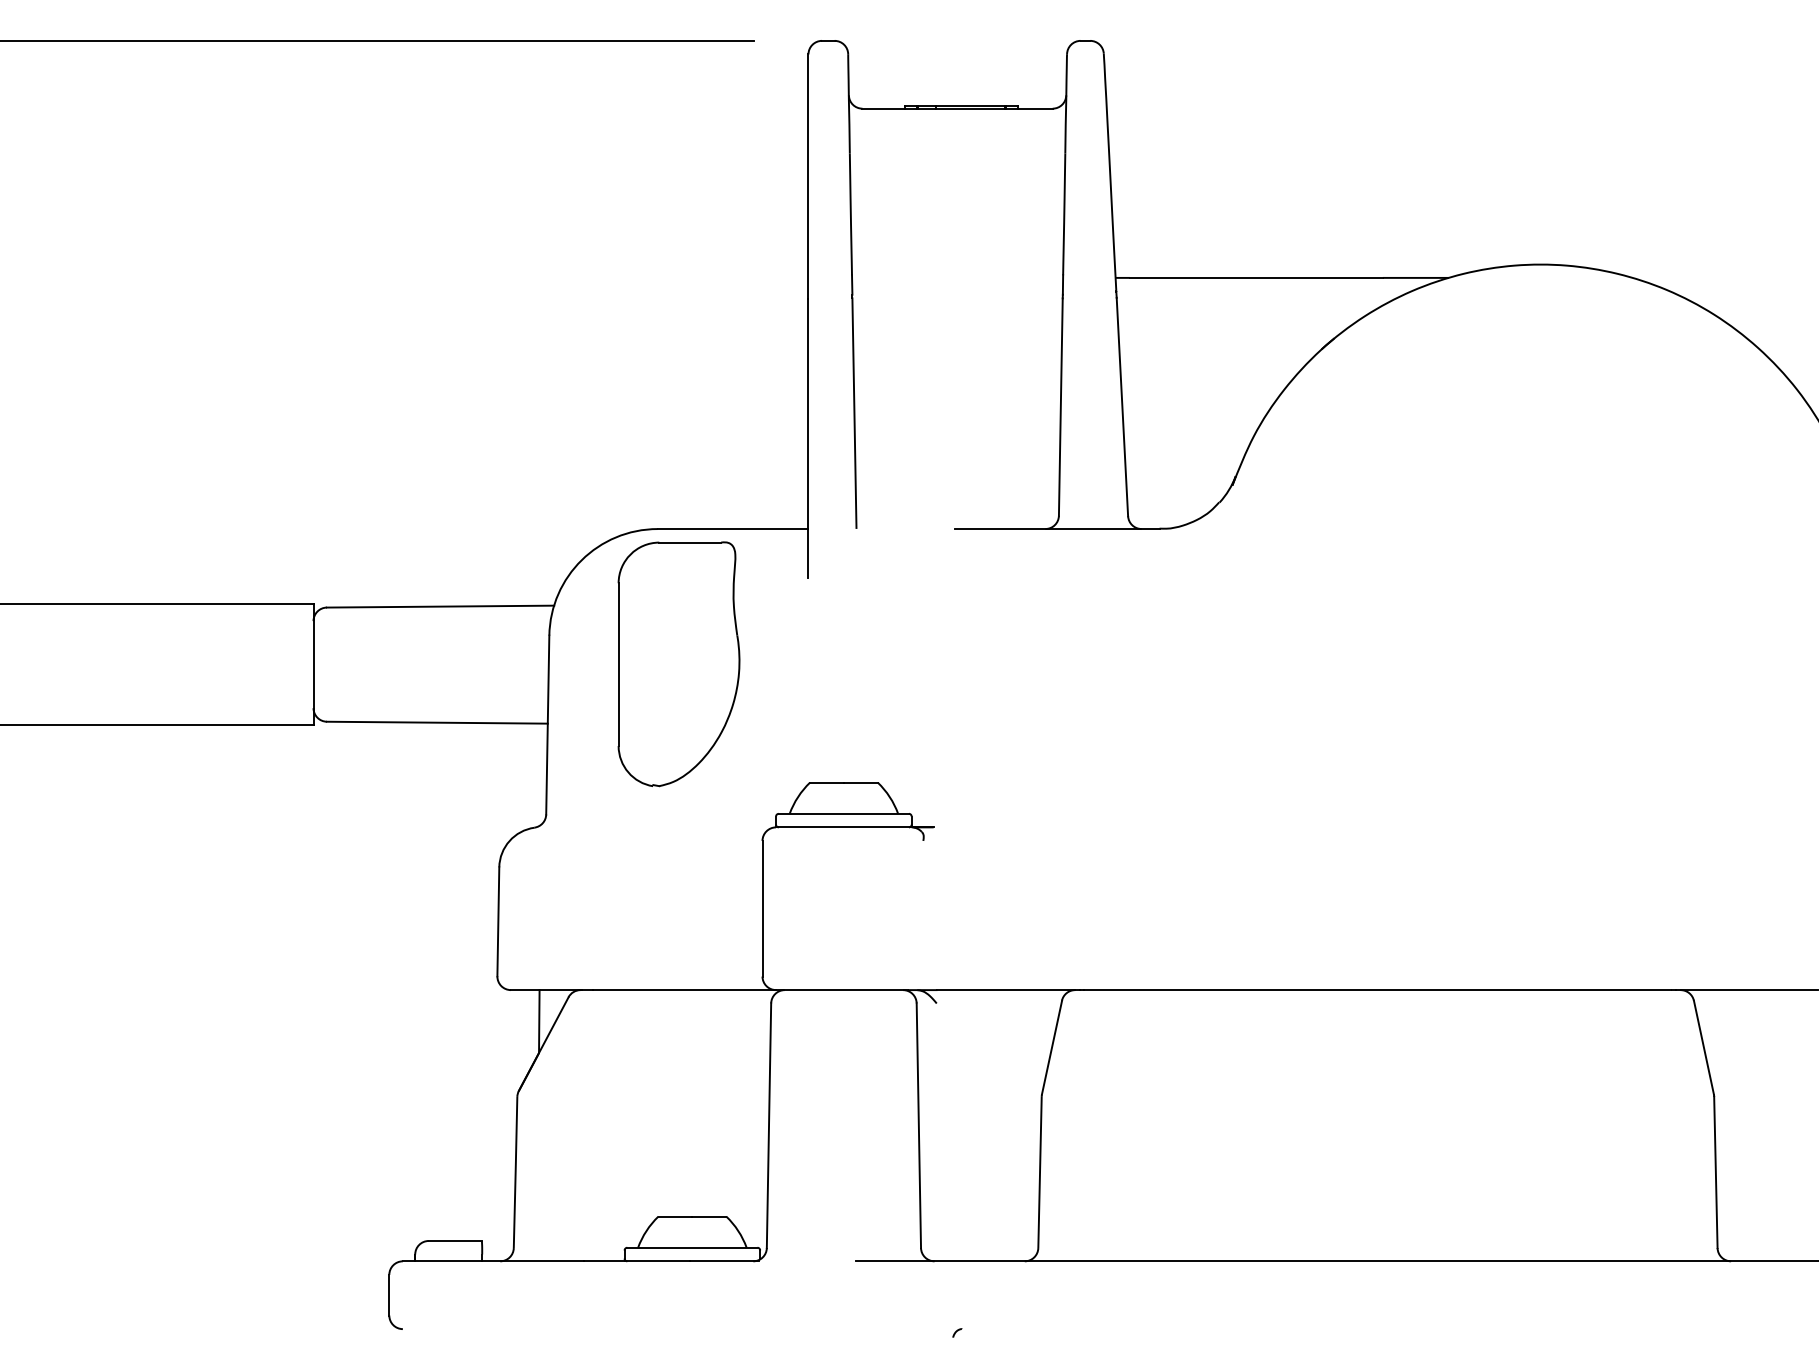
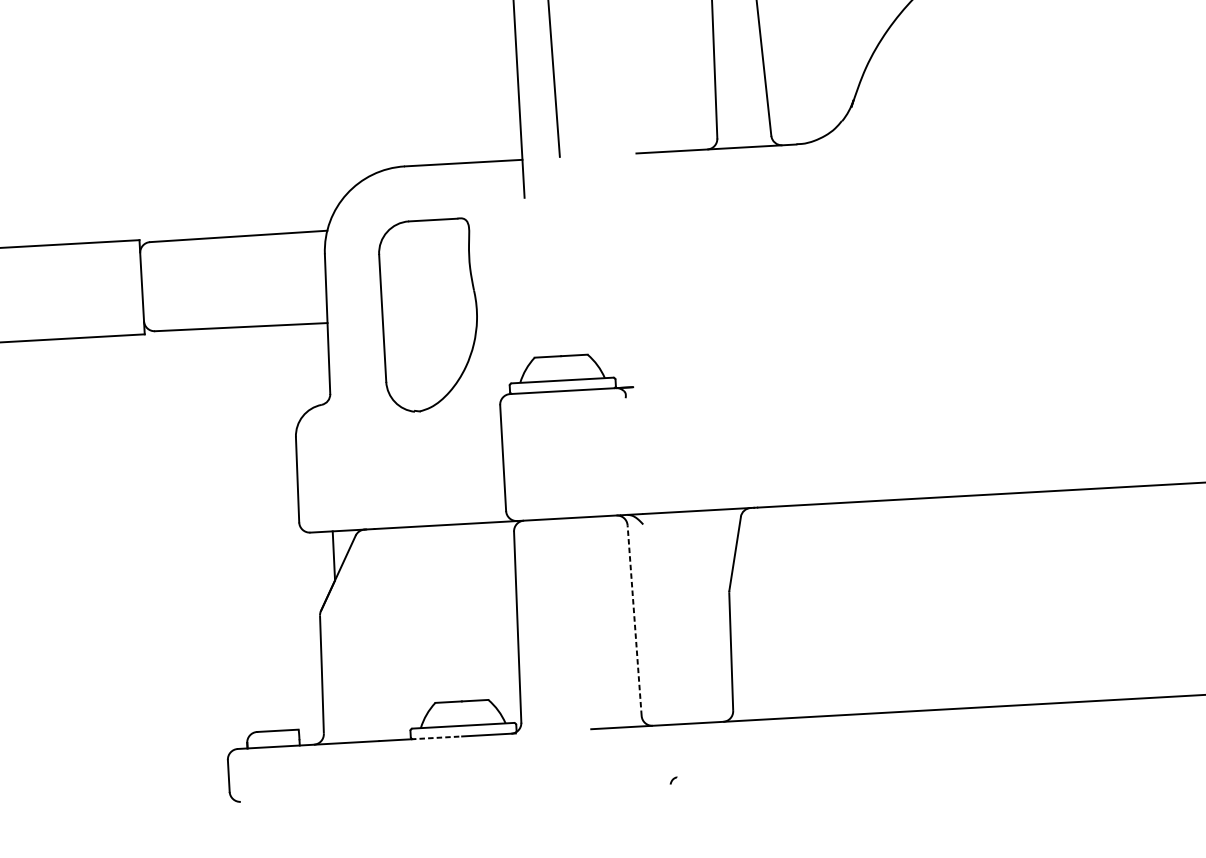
part: (678, 664) -> (429, 315), moved
line: (918, 1125) -> (634, 620), solid -> dashed
line: (657, 1261) -> (436, 738), solid -> dashed

